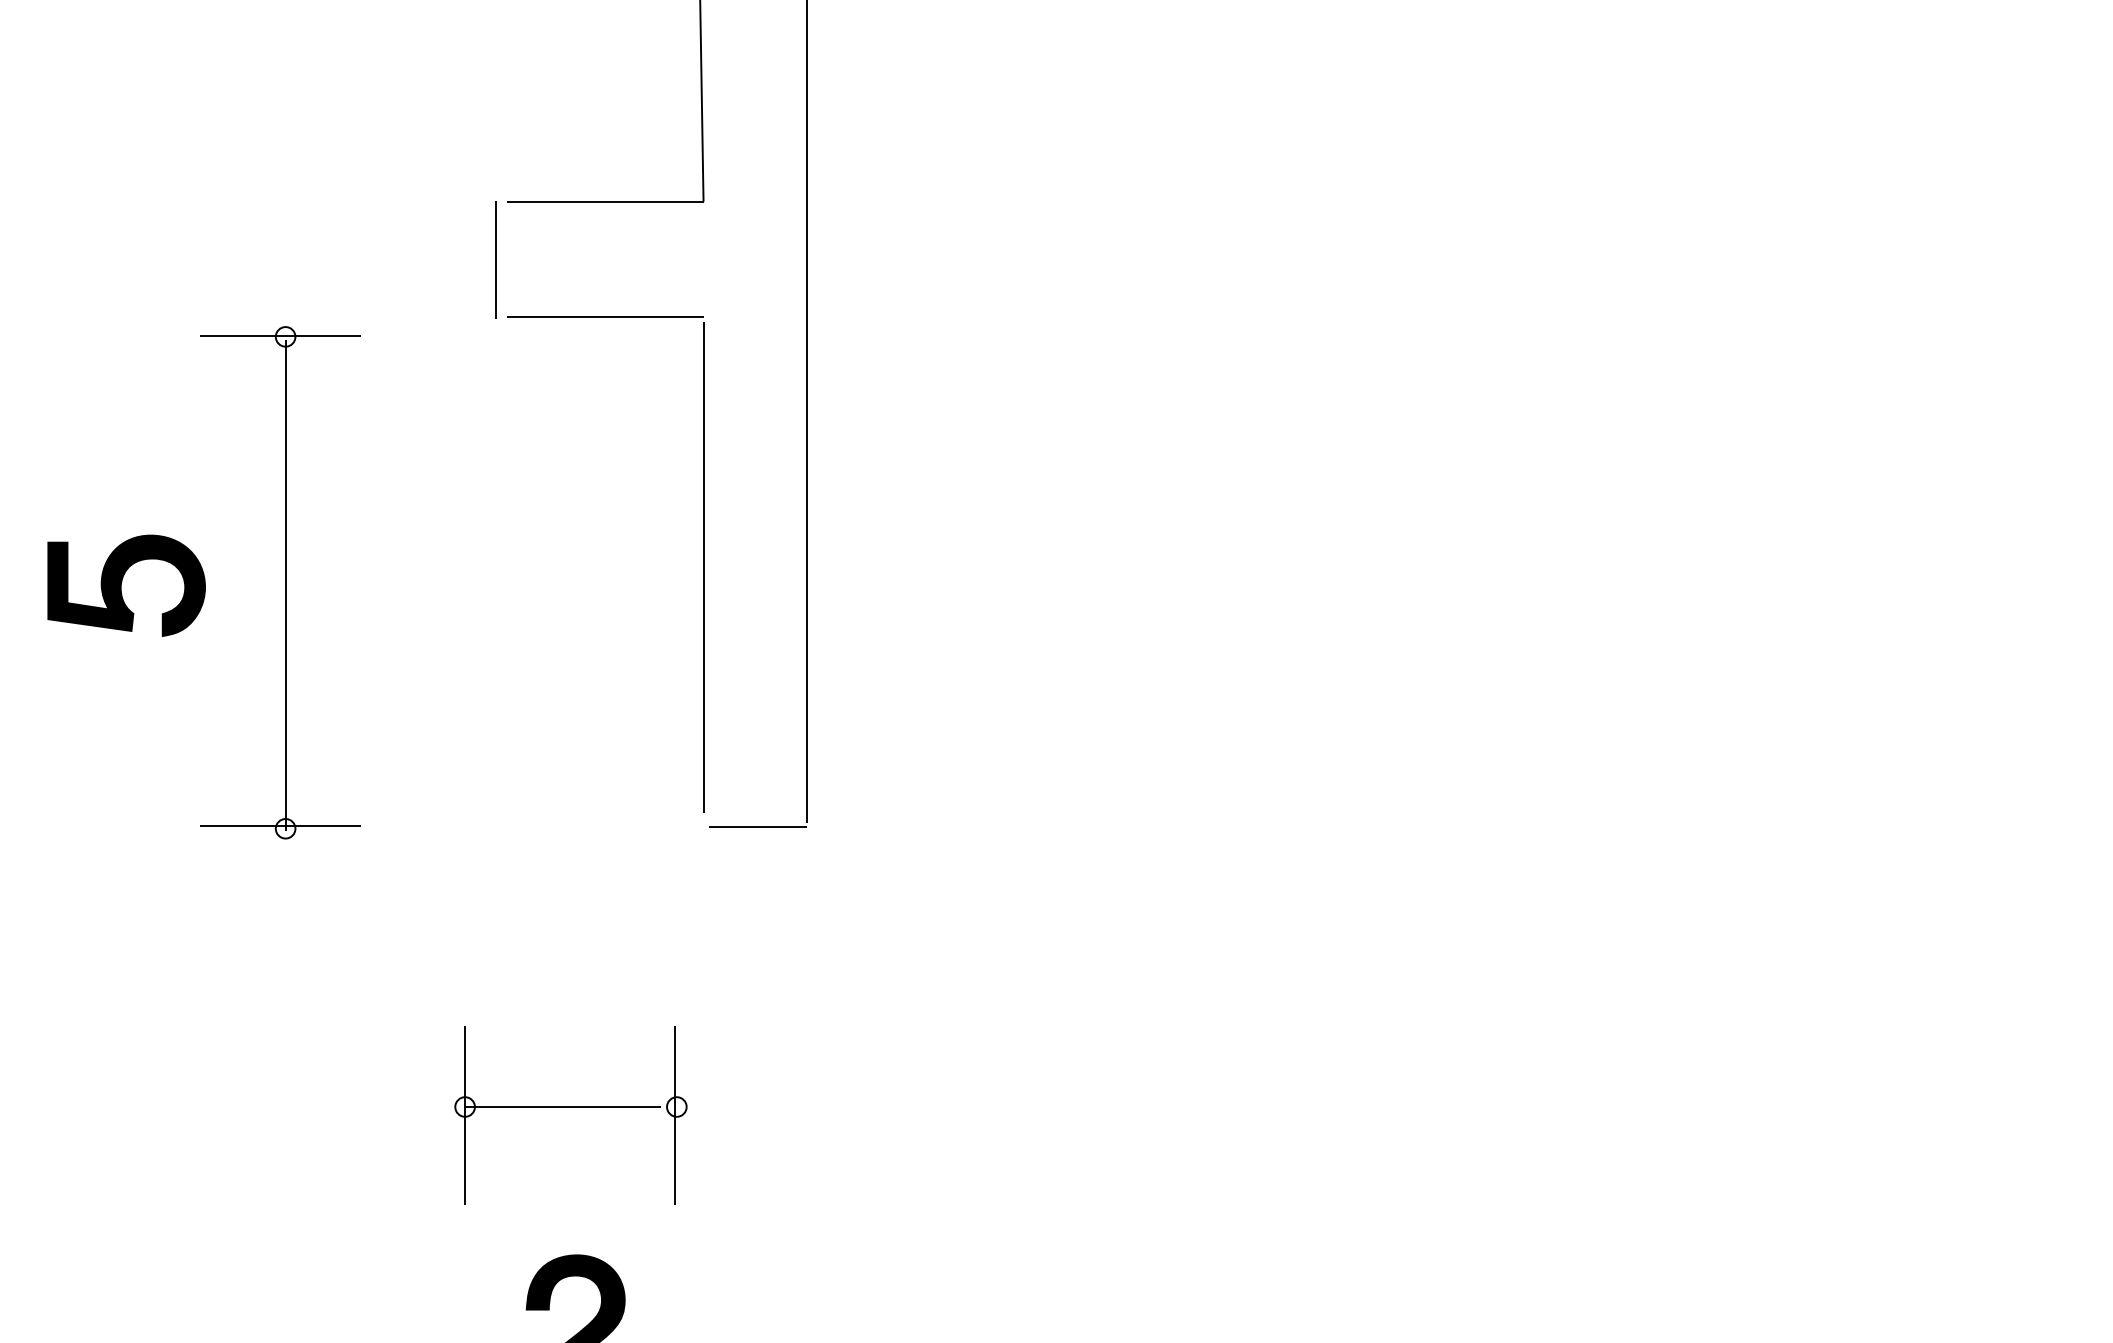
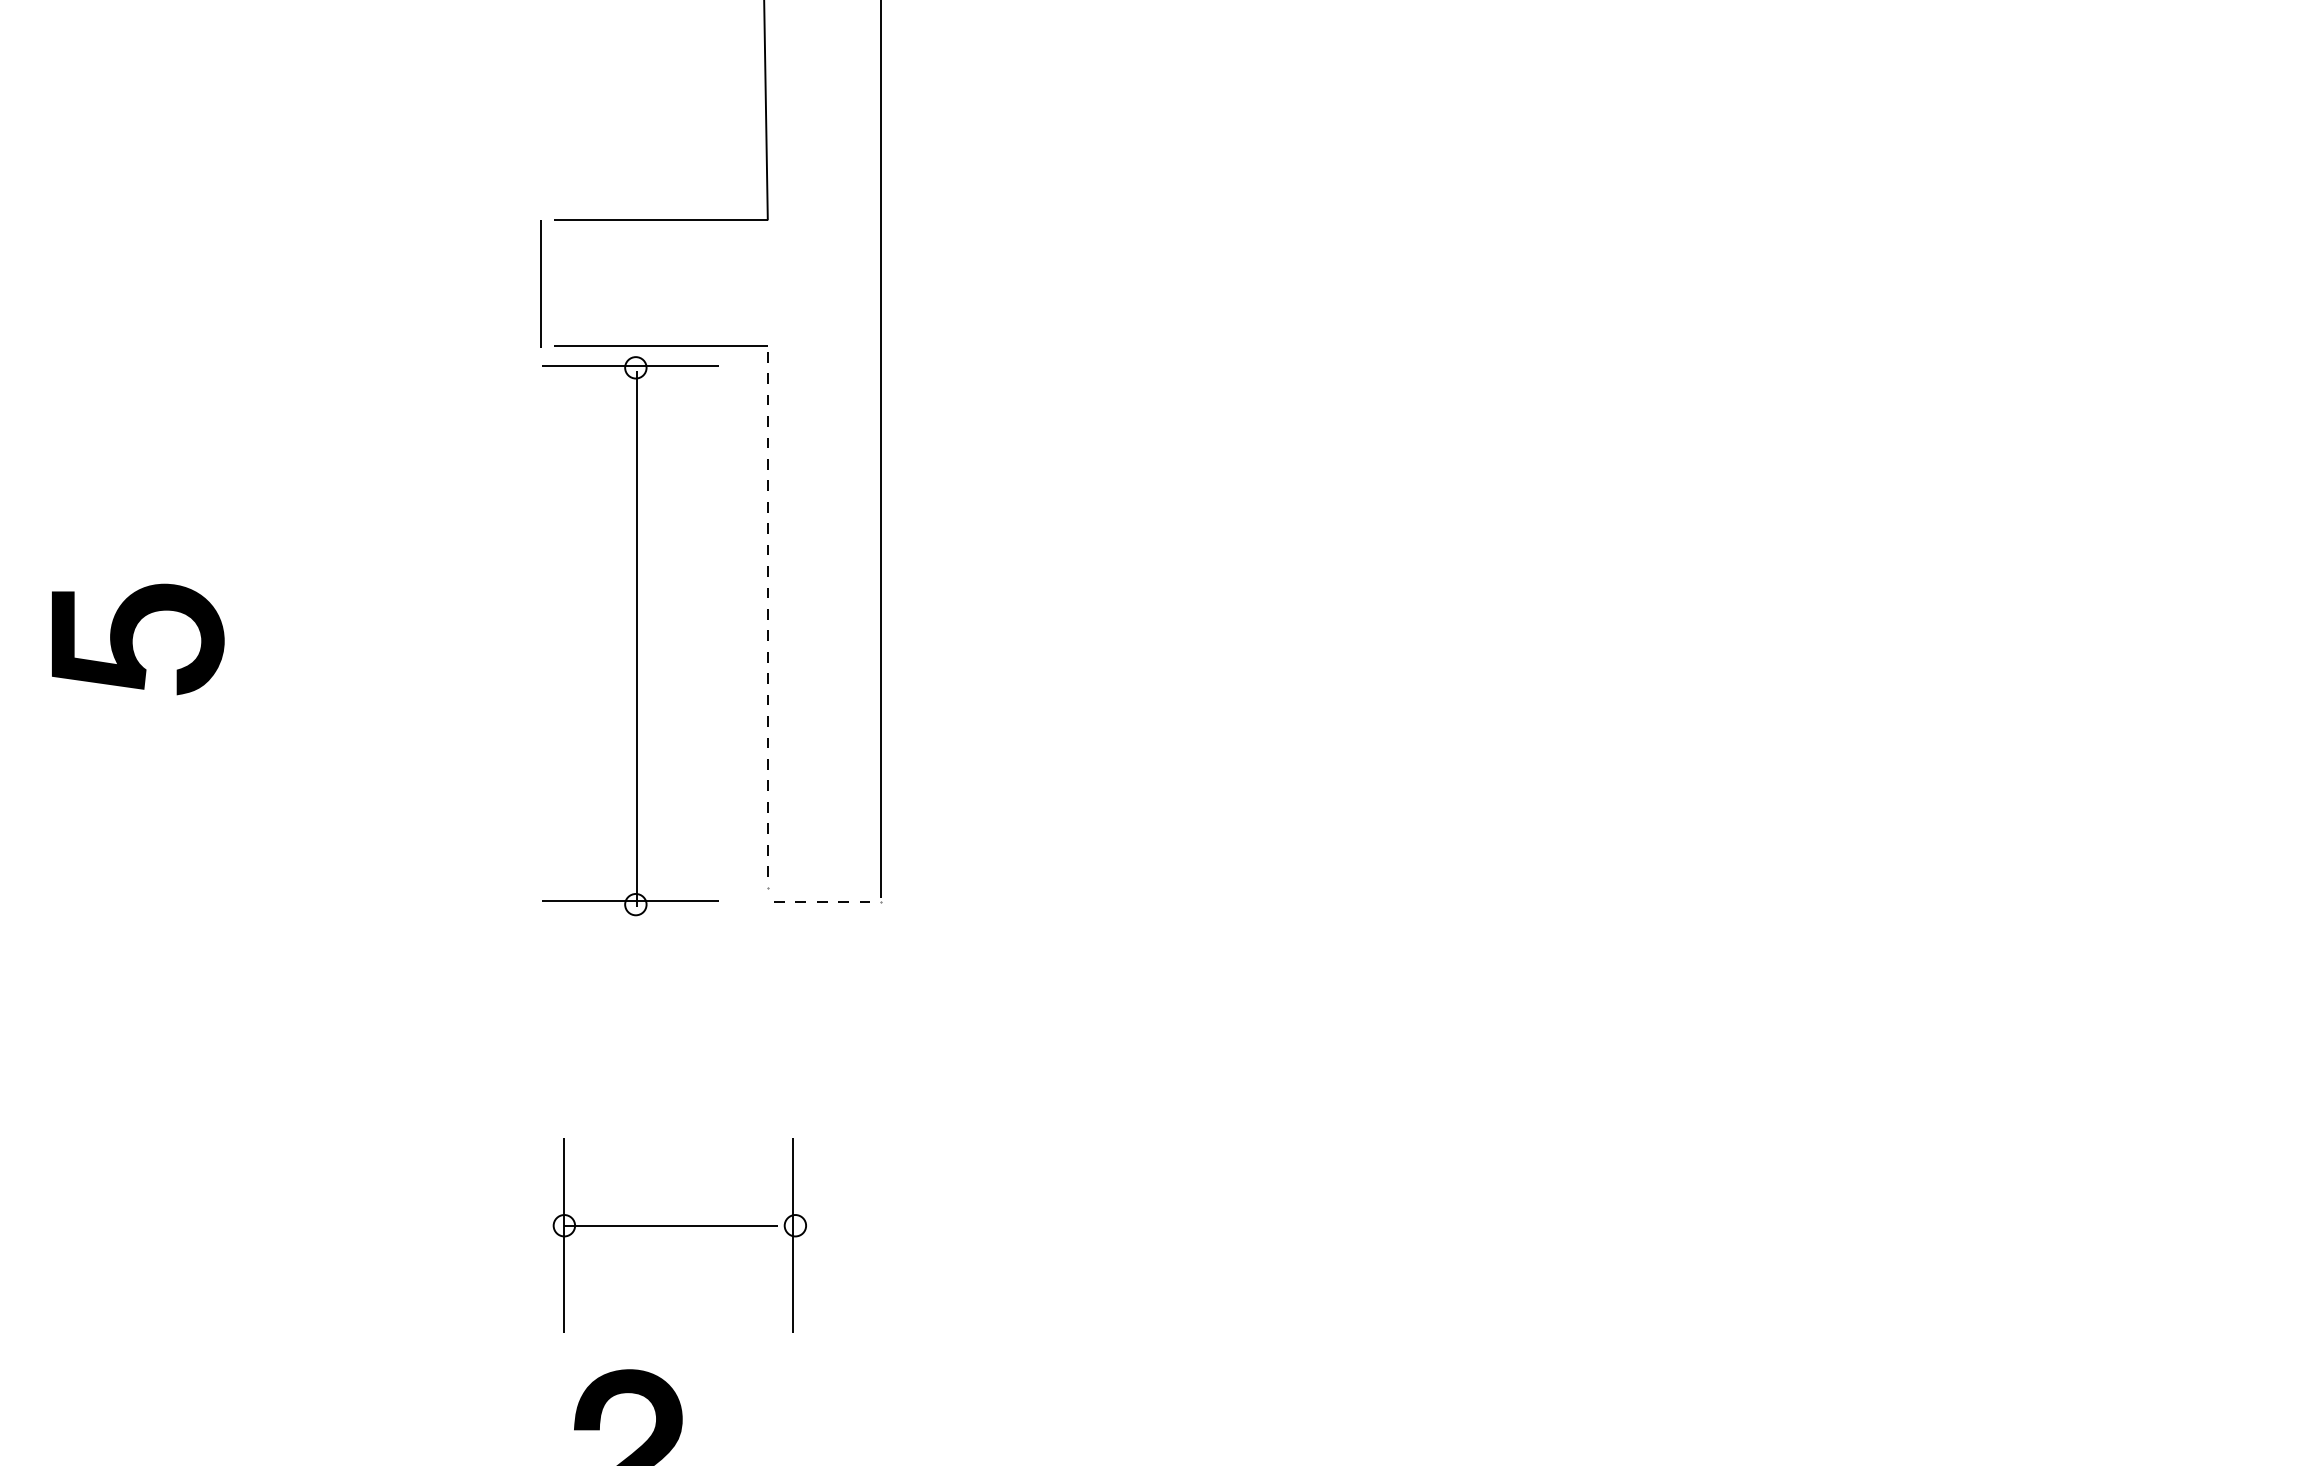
line: (703, 568) -> (767, 620), solid -> dashed
part: (280, 582) -> (630, 635), moved
line: (758, 826) -> (827, 902), solid -> dashed
part: (570, 1107) -> (679, 1226), moved

